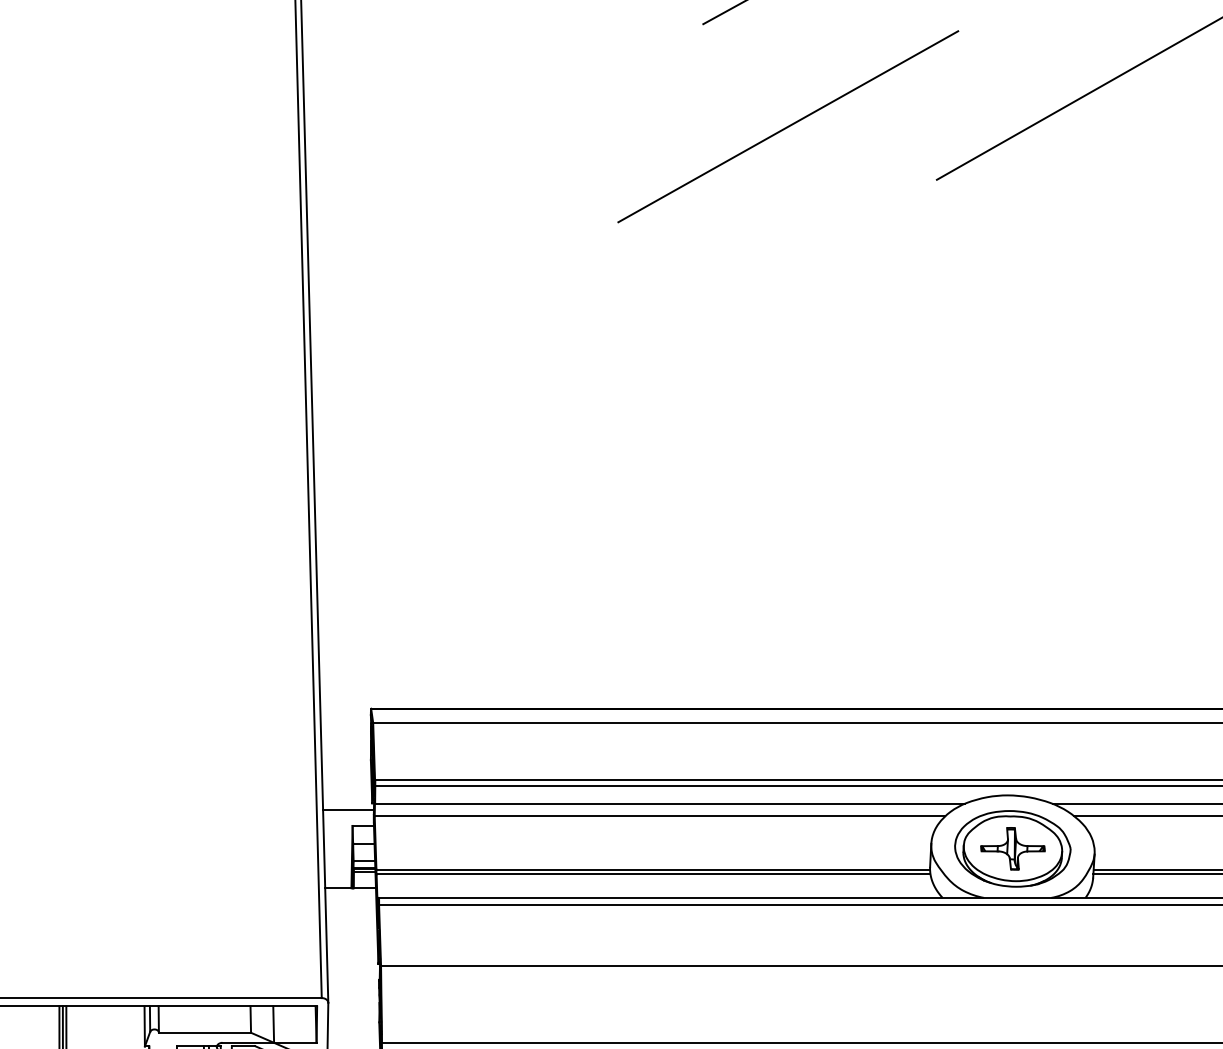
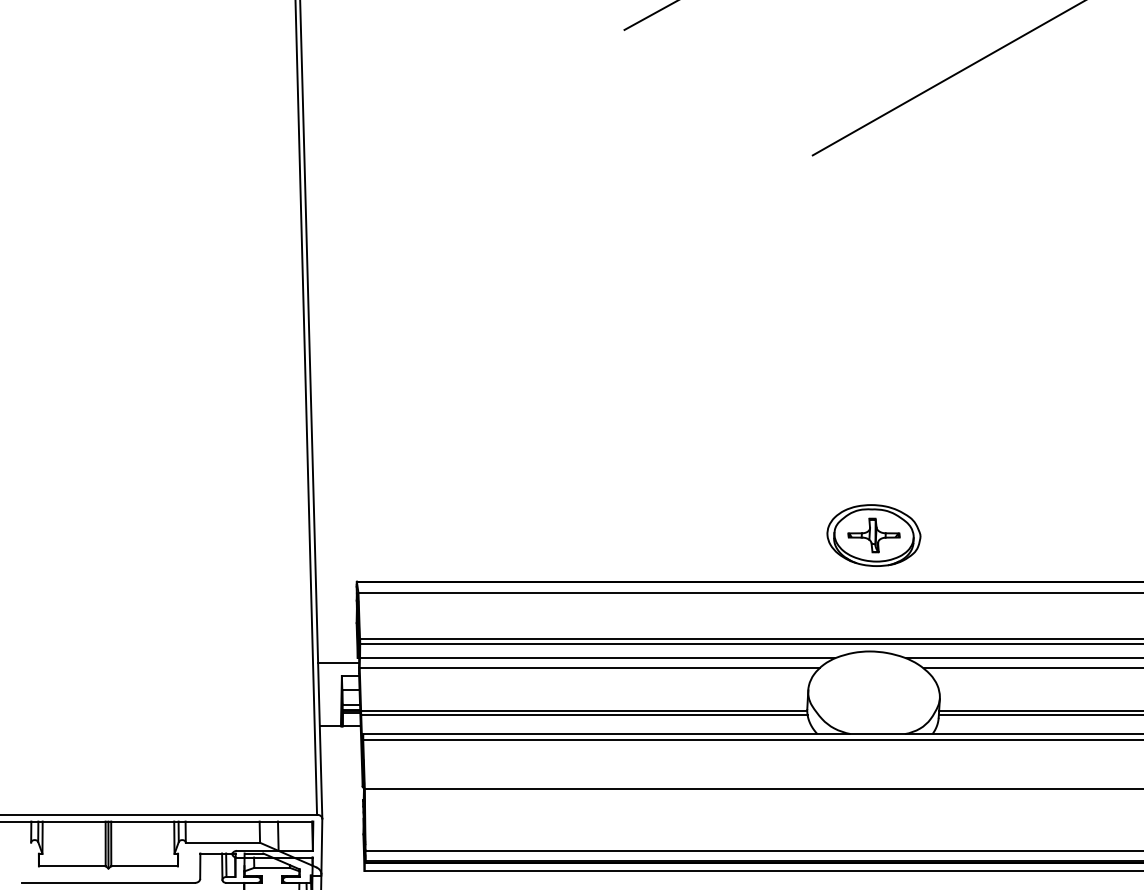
line: (787, 126) -> (692, 112), removed
part: (1012, 848) -> (873, 535), moved

